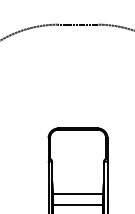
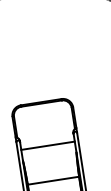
line: (78, 193) -> (48, 145), moved

